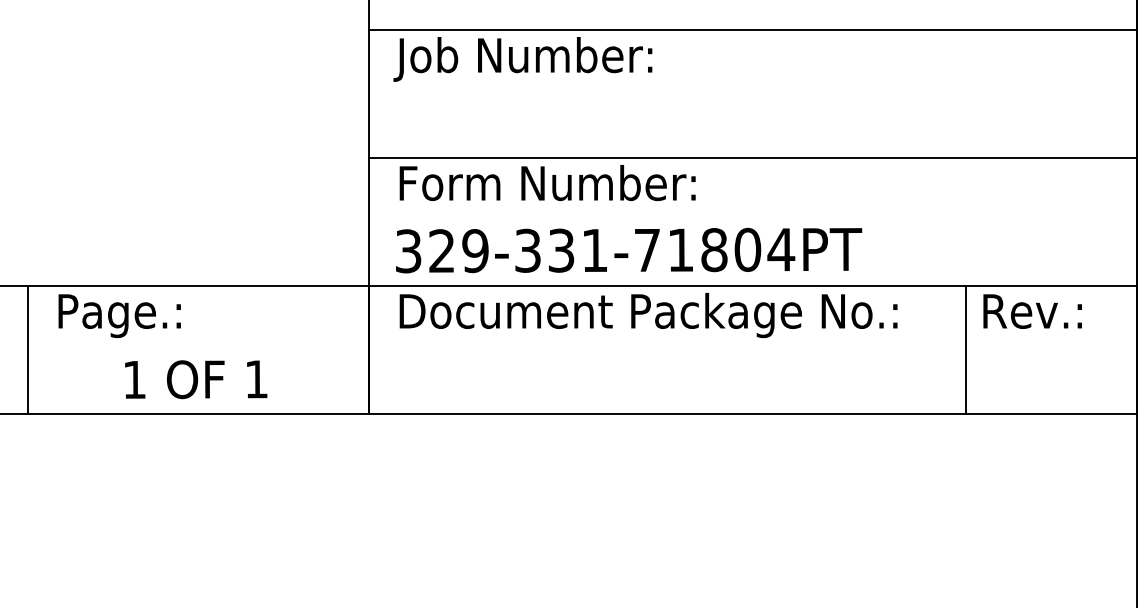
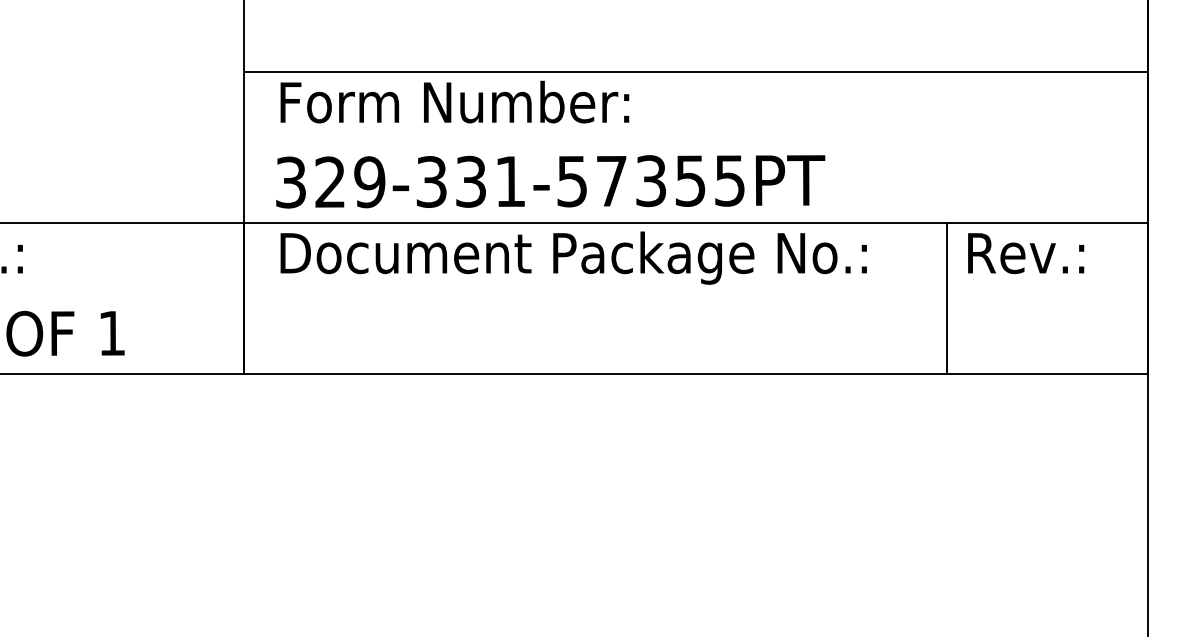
text: (715, 249) -> (652, 180), 329-331-71804PT -> 329-331-57355PT

